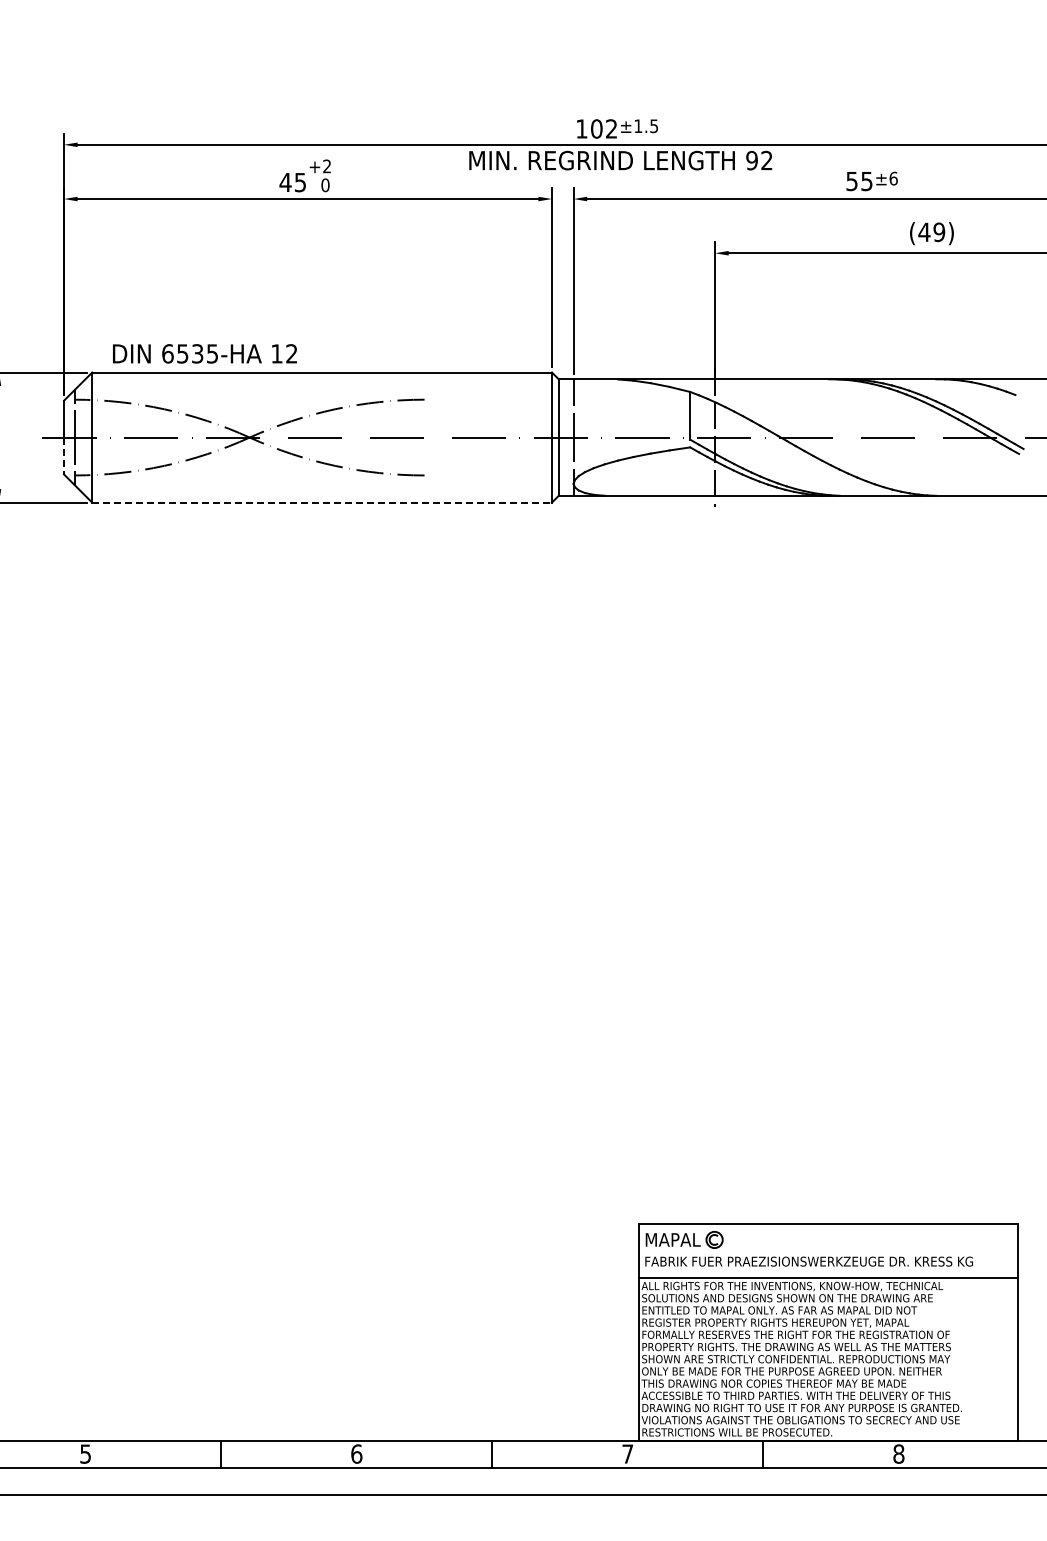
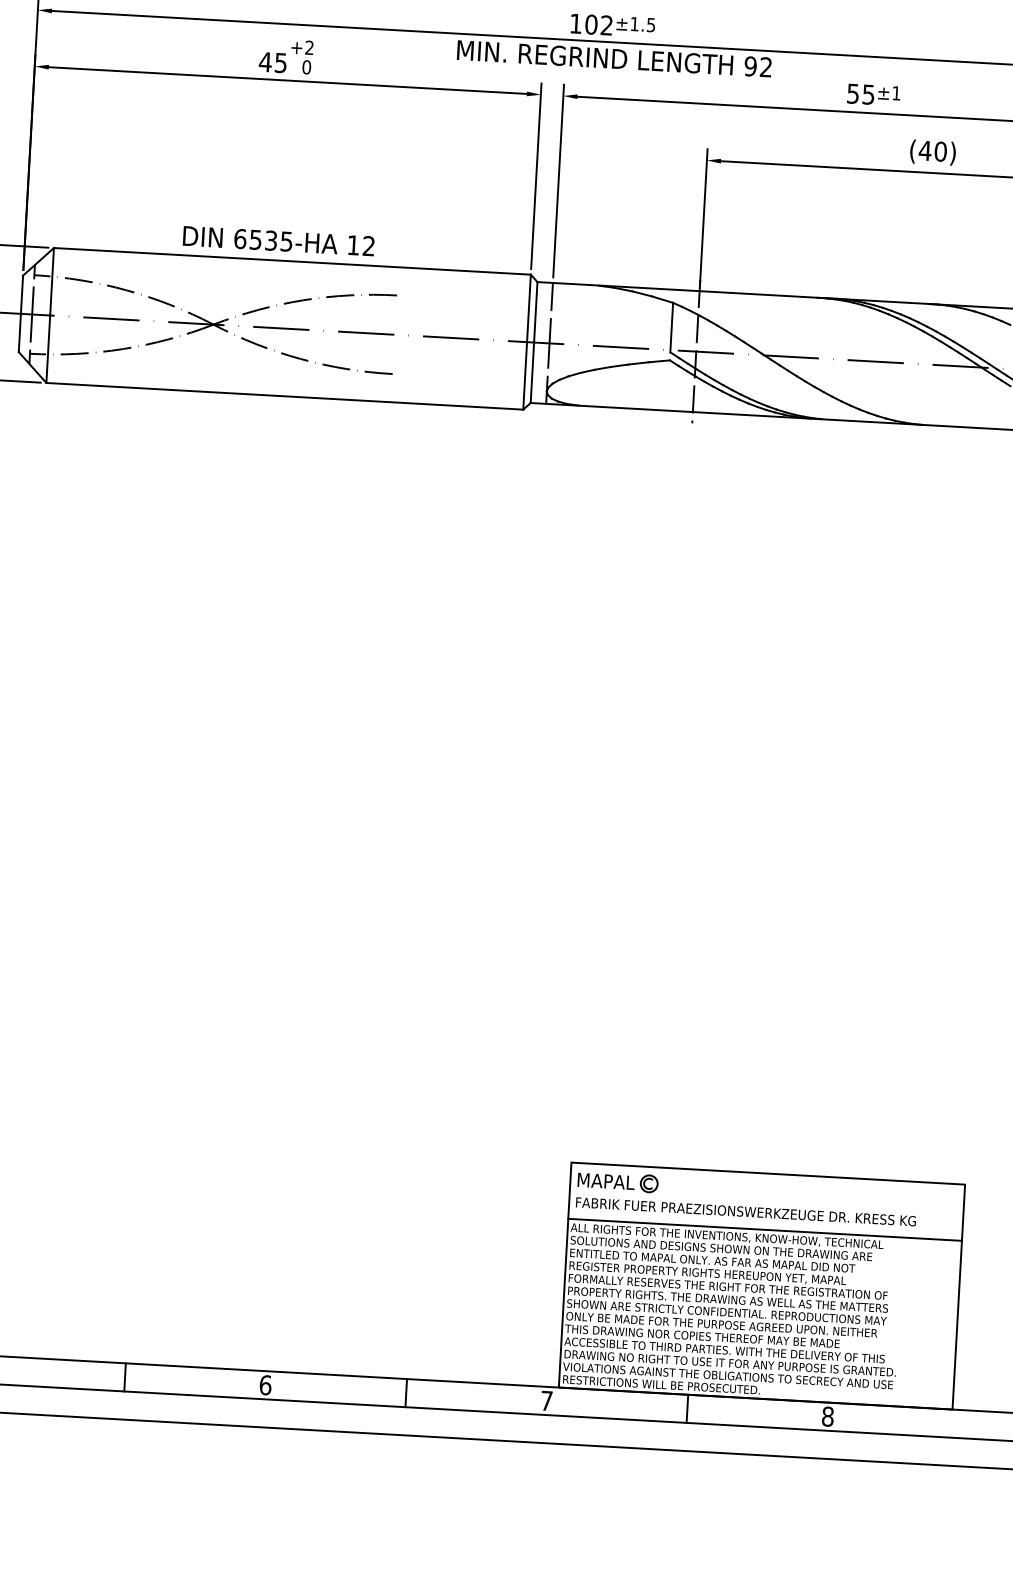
text: (893, 178) -> (896, 93), ±6 -> ±1
text: (939, 232) -> (940, 151), (49) -> (40)
text: (204, 353) -> (278, 240), moved
line: (64, 456) -> (20, 333), dashed -> solid
line: (322, 502) -> (285, 396), dashed -> solid

